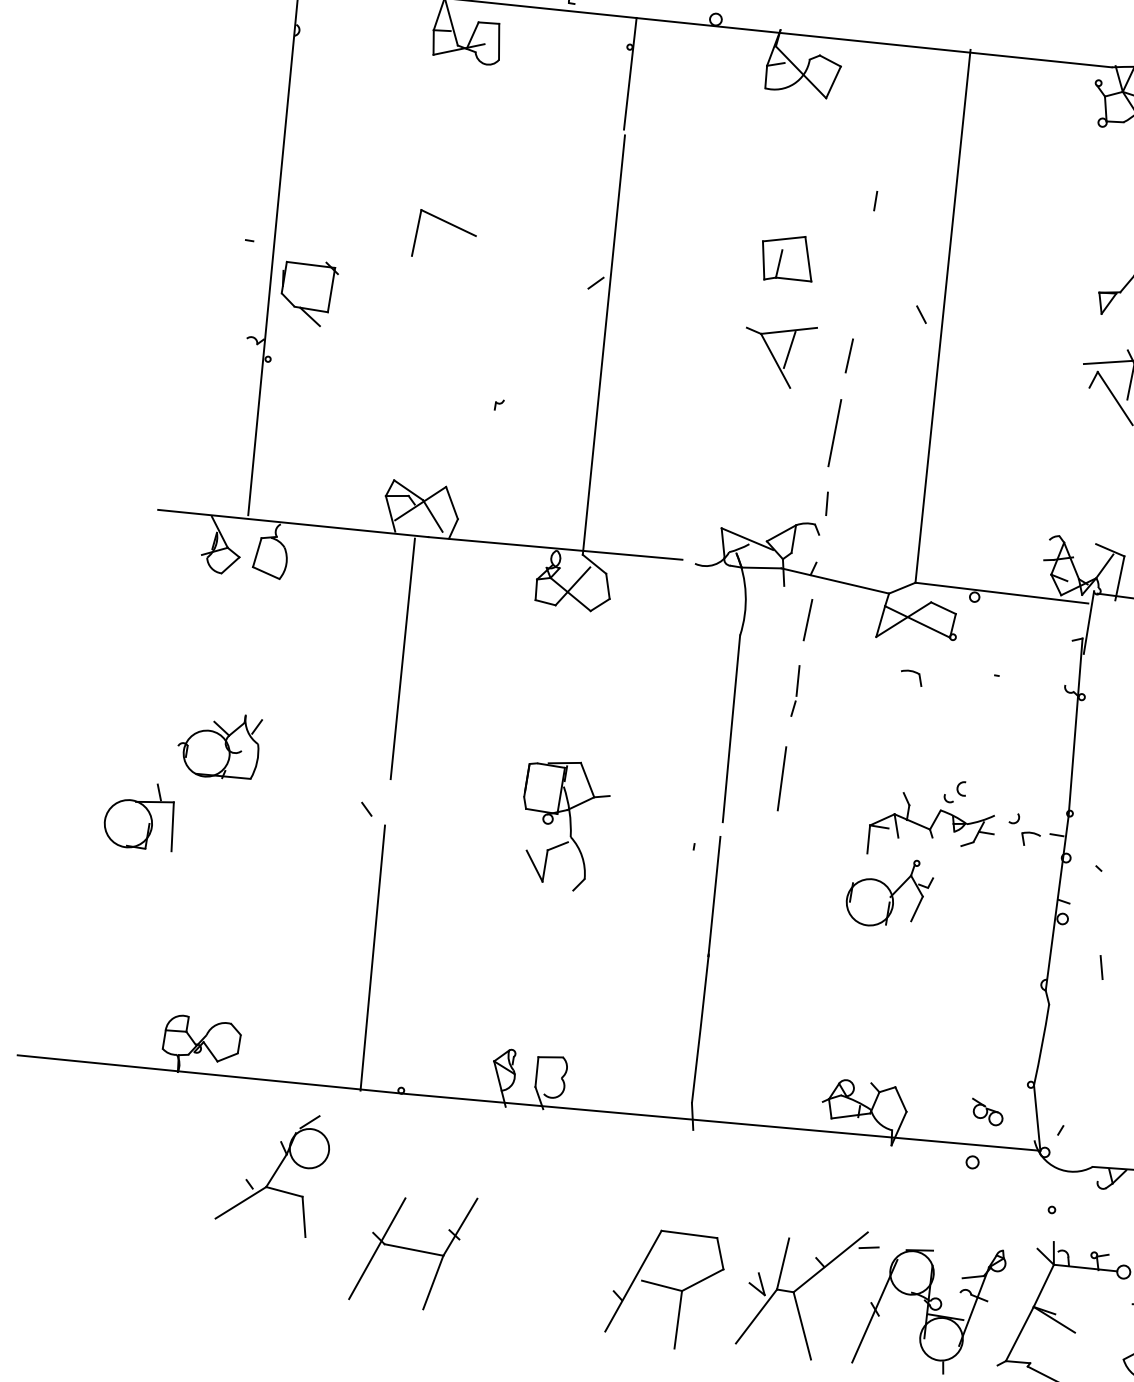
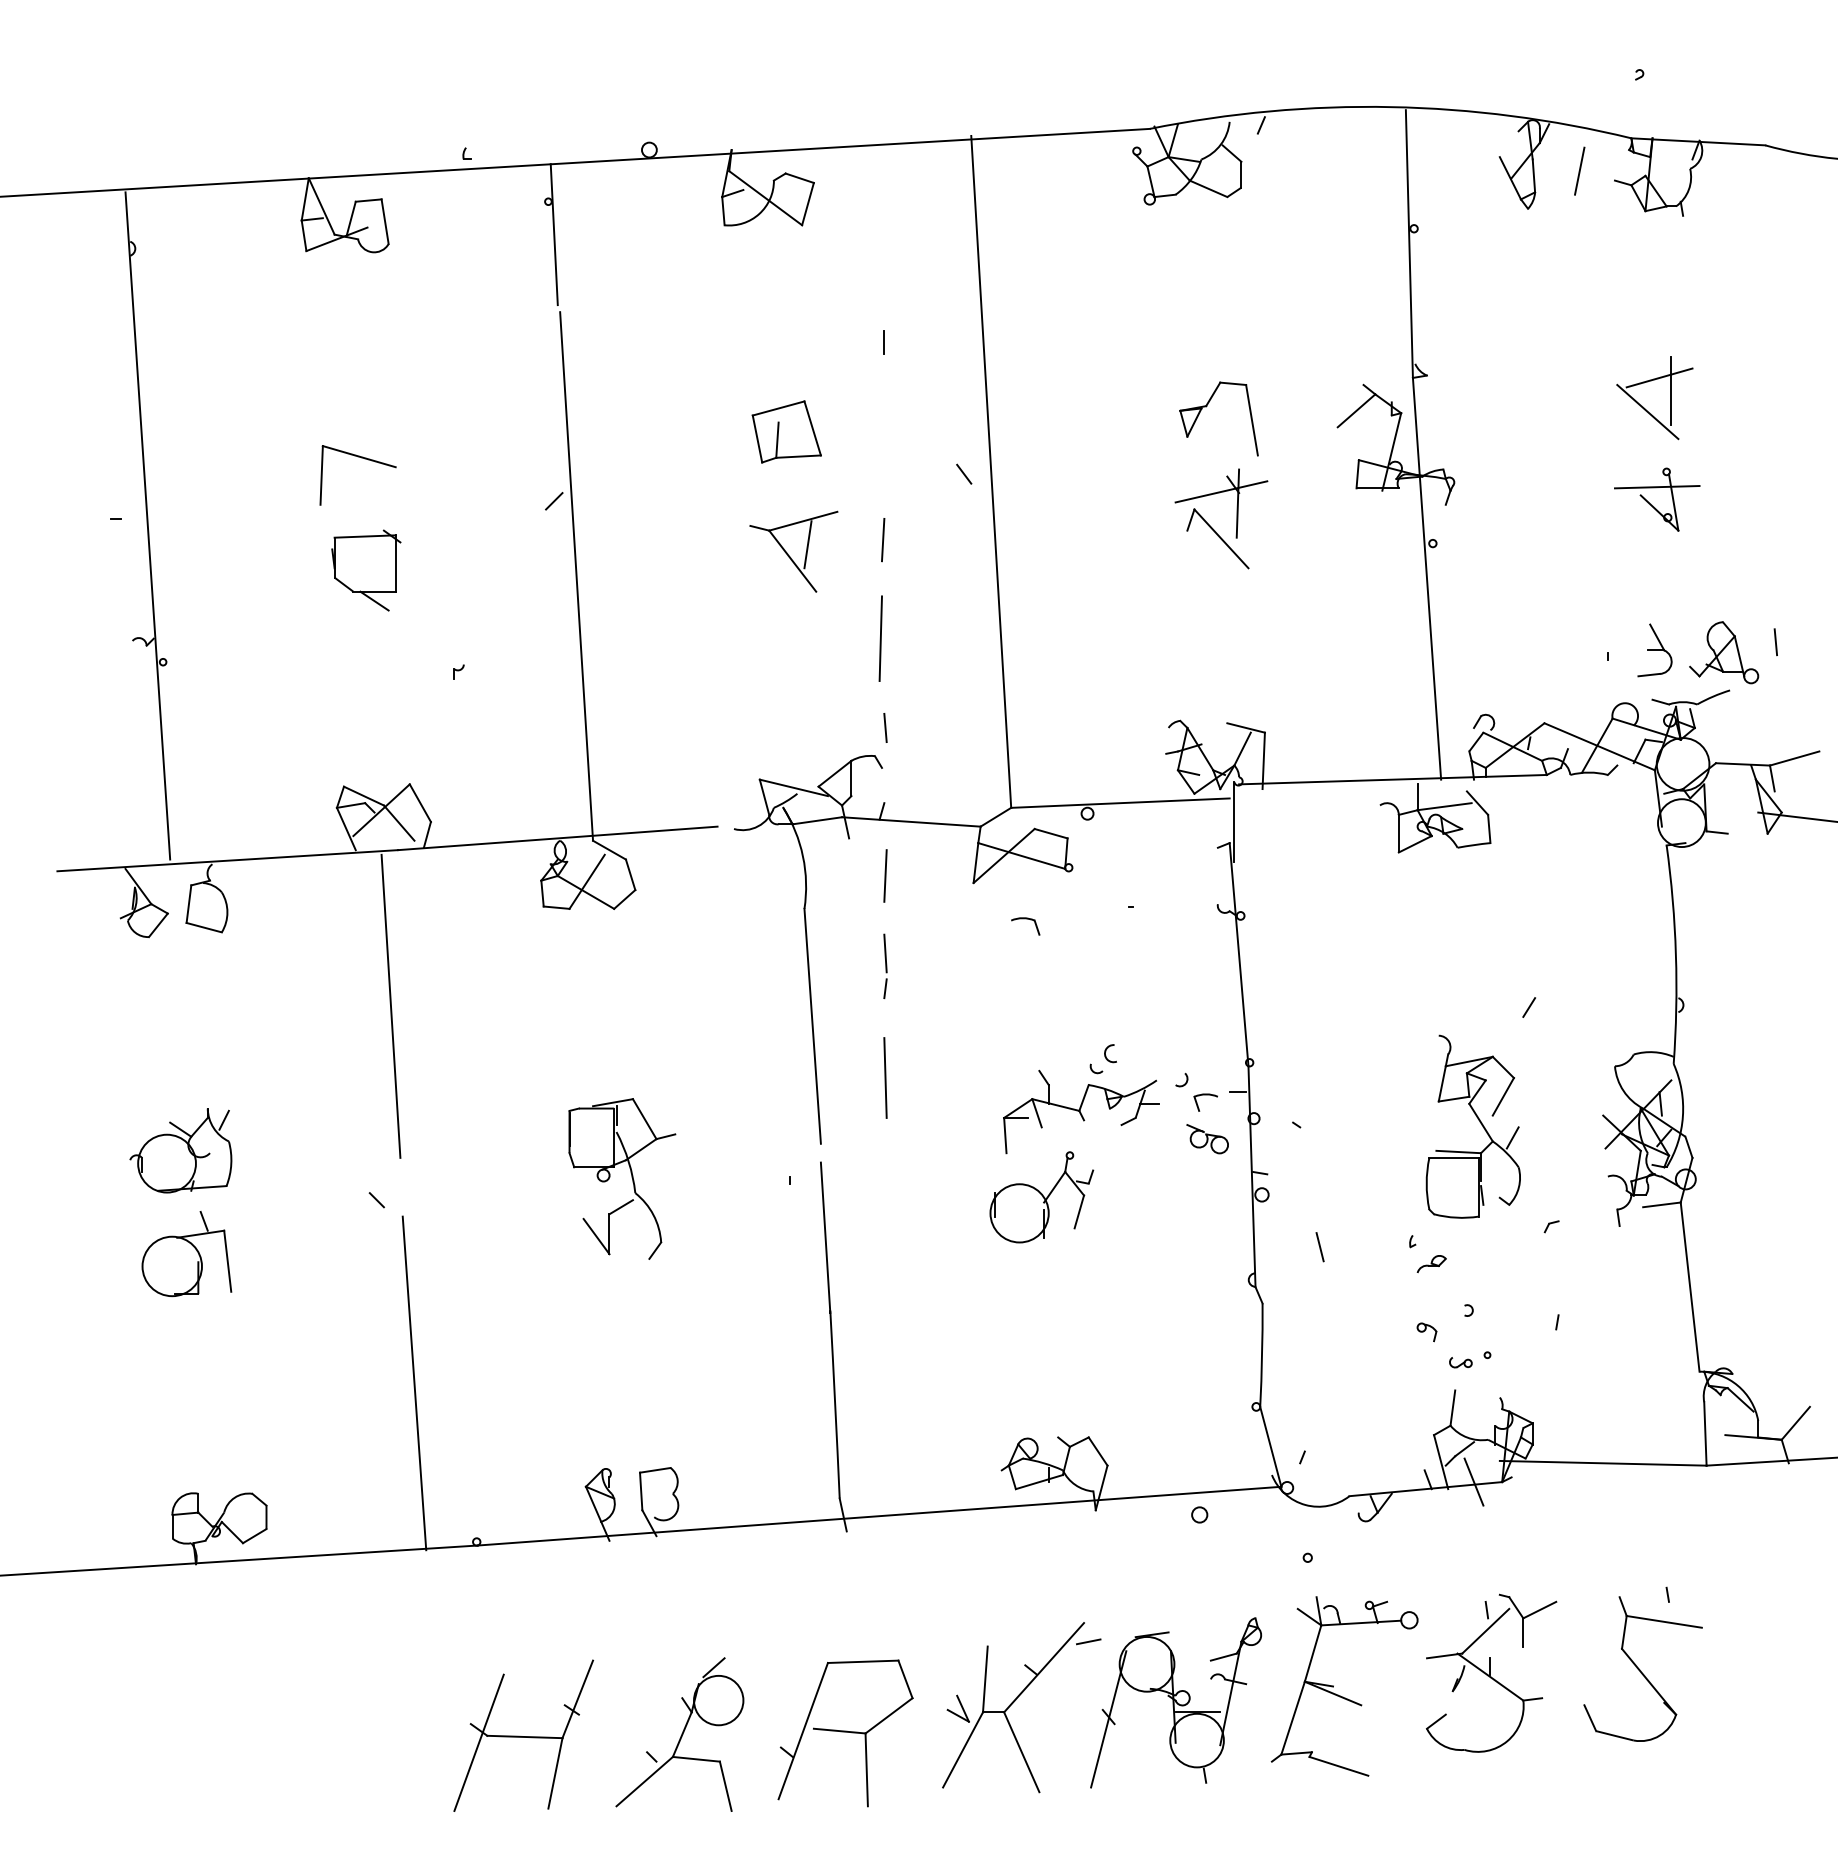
part: (307, 291) -> (366, 570), moved
part: (141, 816) -> (186, 1254), moved
part: (987, 1112) -> (1207, 1139), moved
part: (274, 1170) -> (679, 1734), moved

